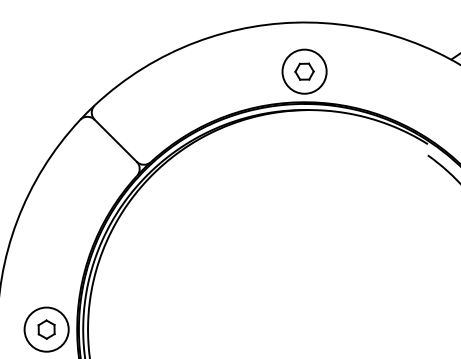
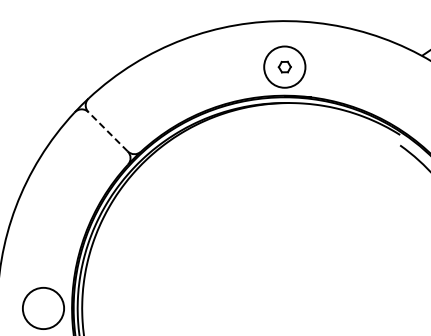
part: (304, 71) -> (284, 66), size x0.7
line: (116, 140) -> (108, 131), solid -> dashed
part: (46, 329) -> (43, 308), removed

